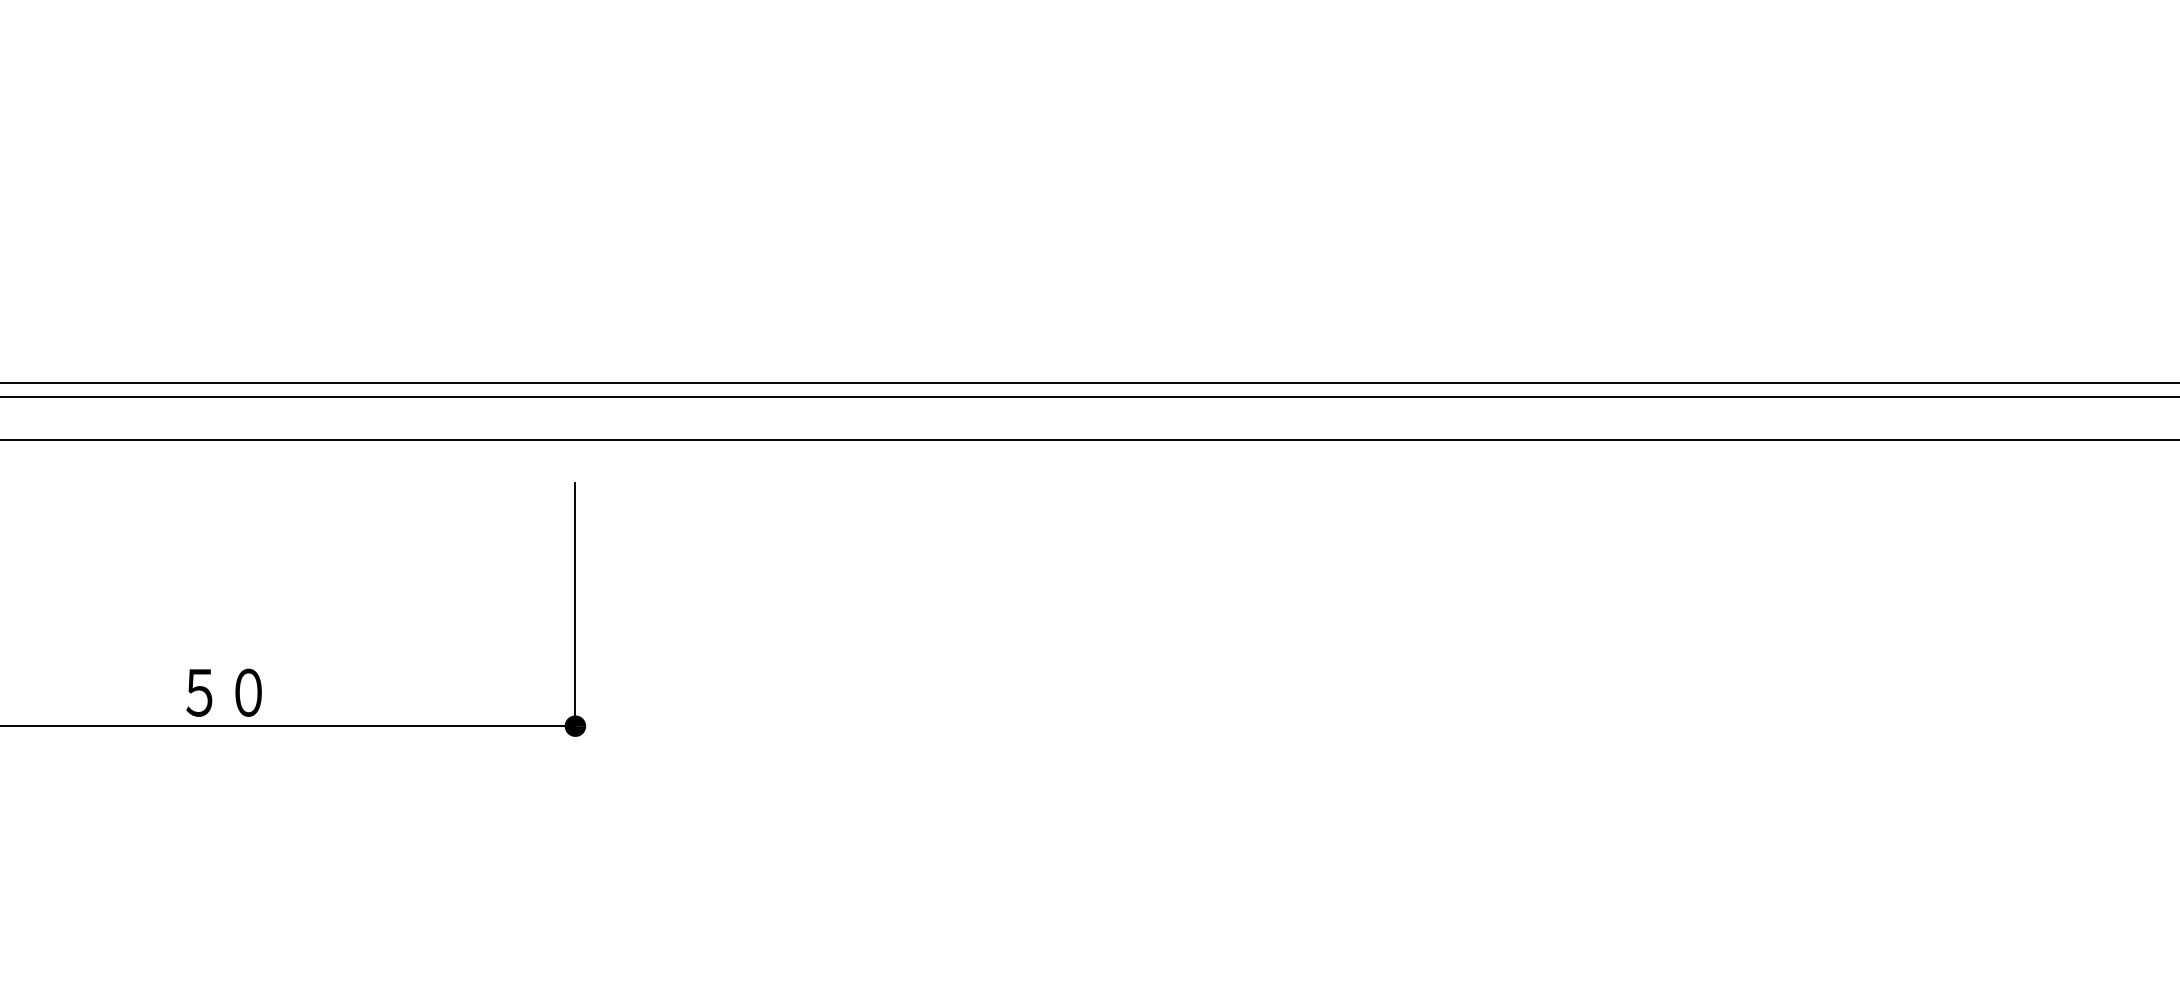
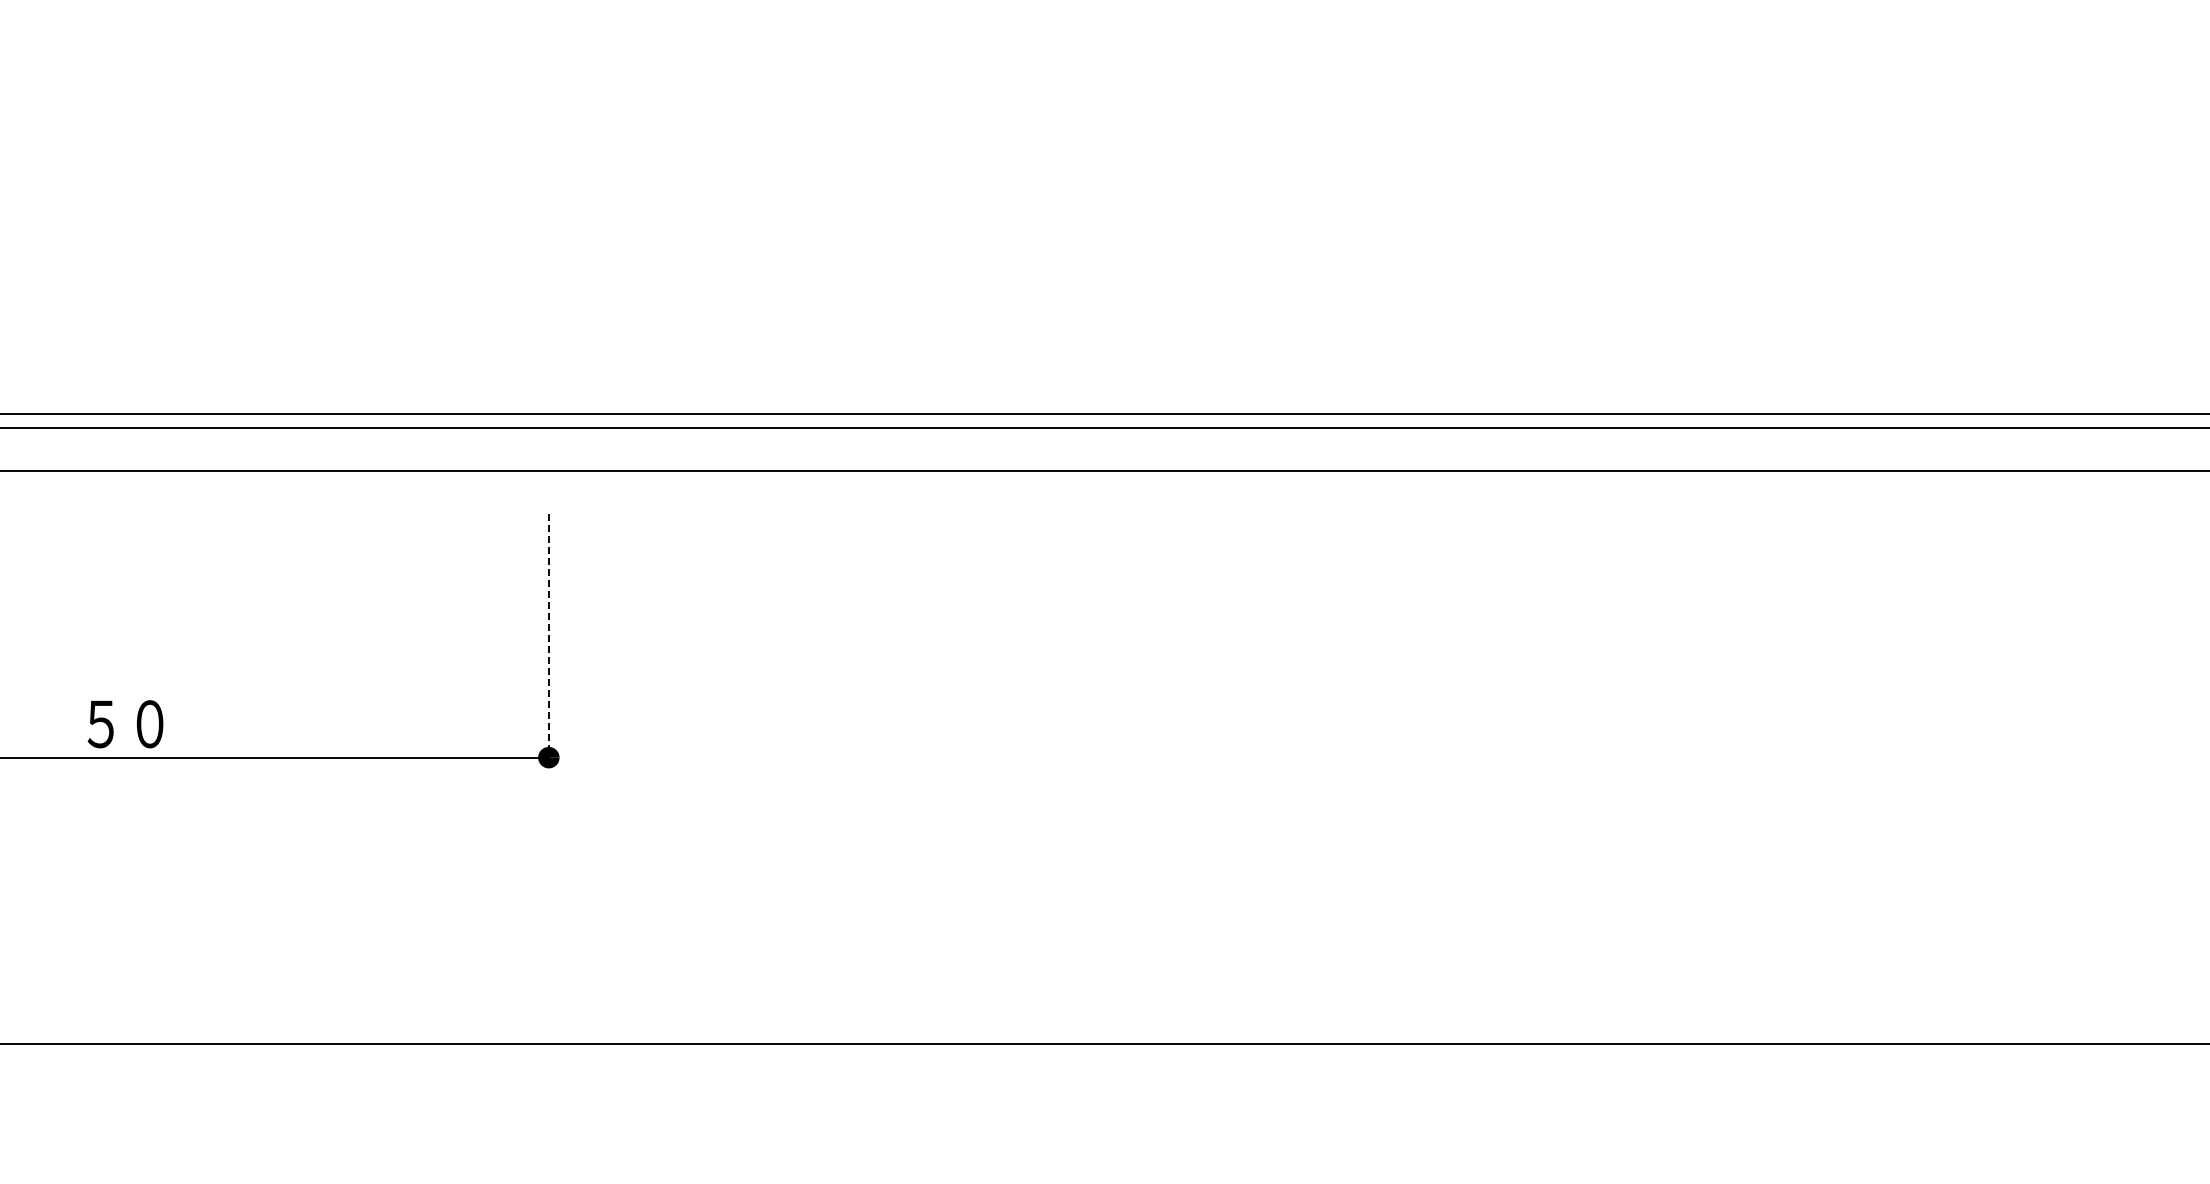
line: (575, 609) -> (548, 640), solid -> dashed
text: (224, 693) -> (125, 724), moved

